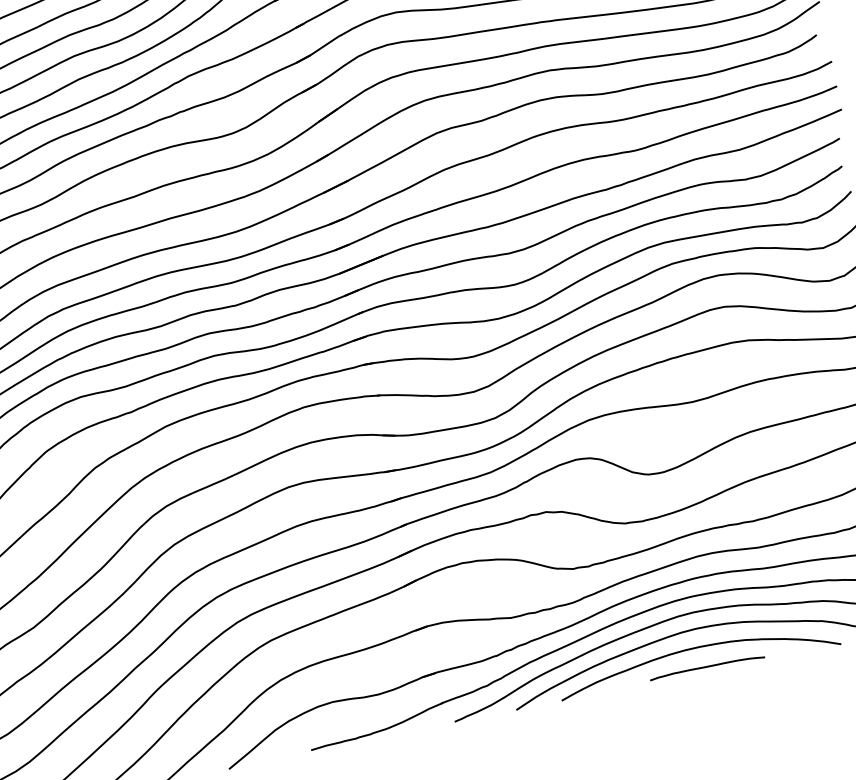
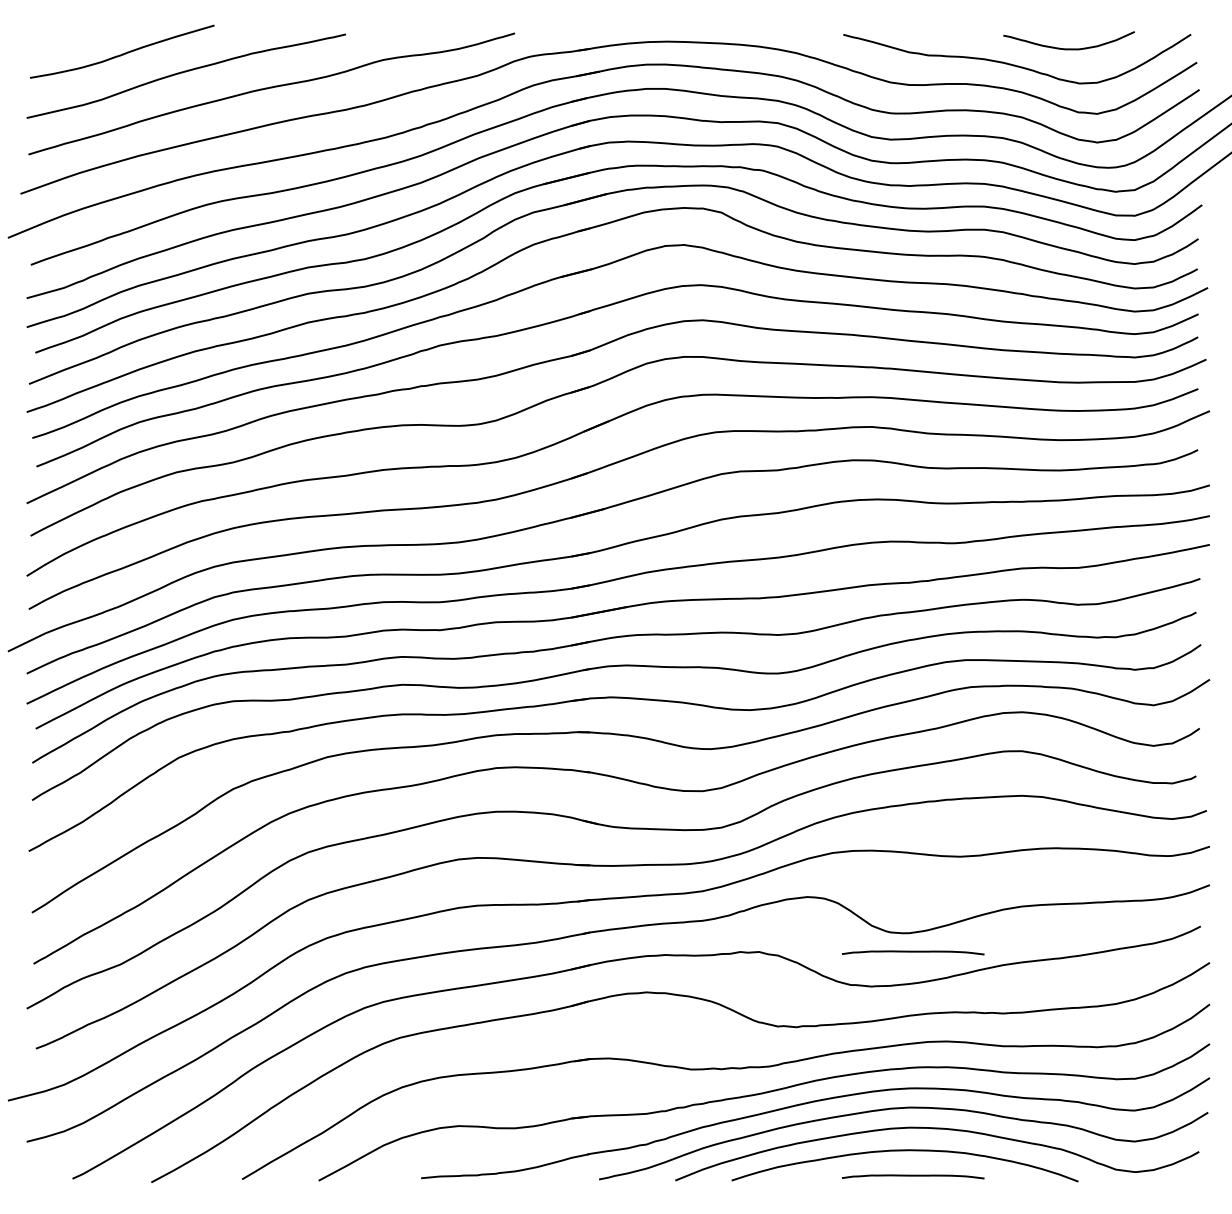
curve: (669, 487) -> (912, 952), added

